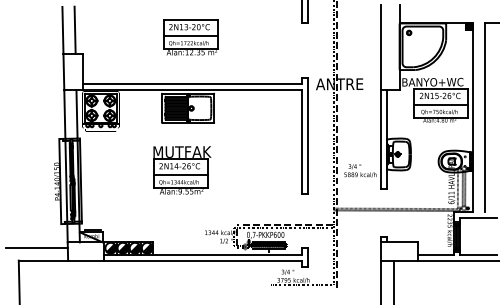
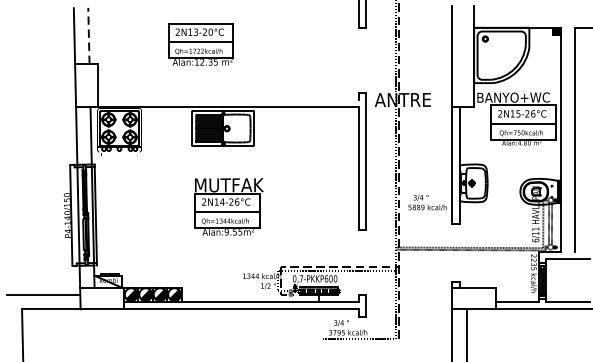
line: (75, 30) -> (89, 36), solid -> dashed
part: (190, 37) -> (200, 44), moved
line: (192, 84) -> (228, 100), removed
part: (182, 170) -> (229, 207), moved

